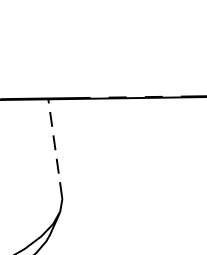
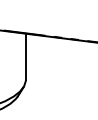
line: (54, 147) -> (25, 56), dashed -> solid

